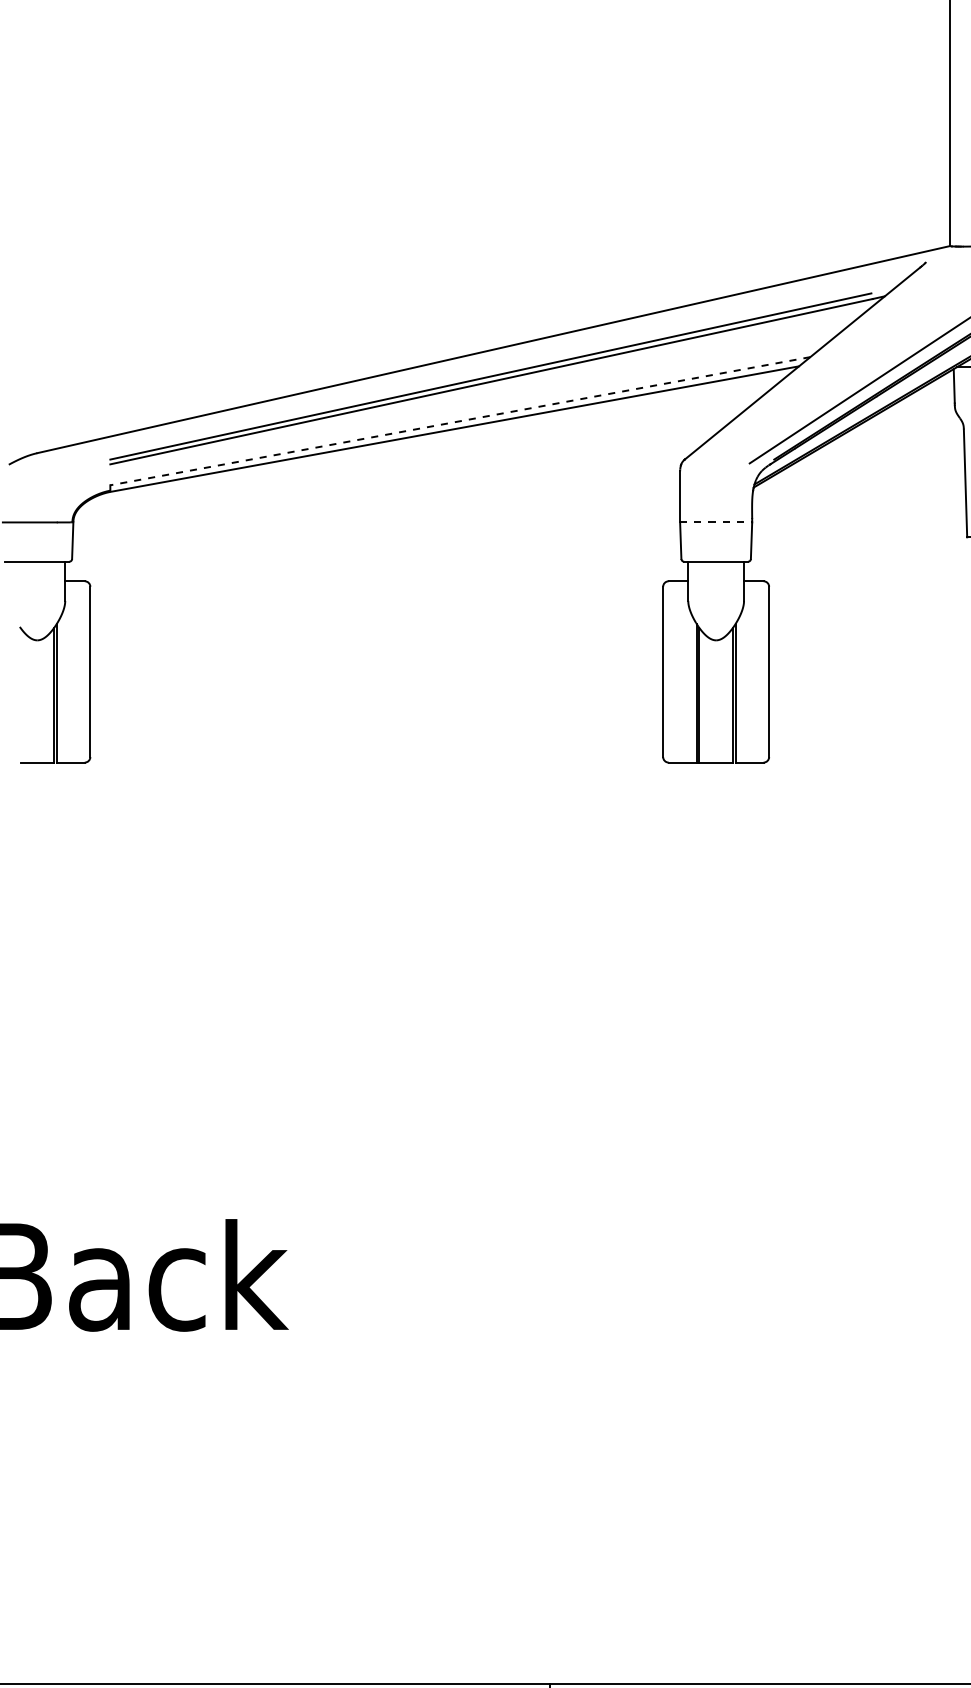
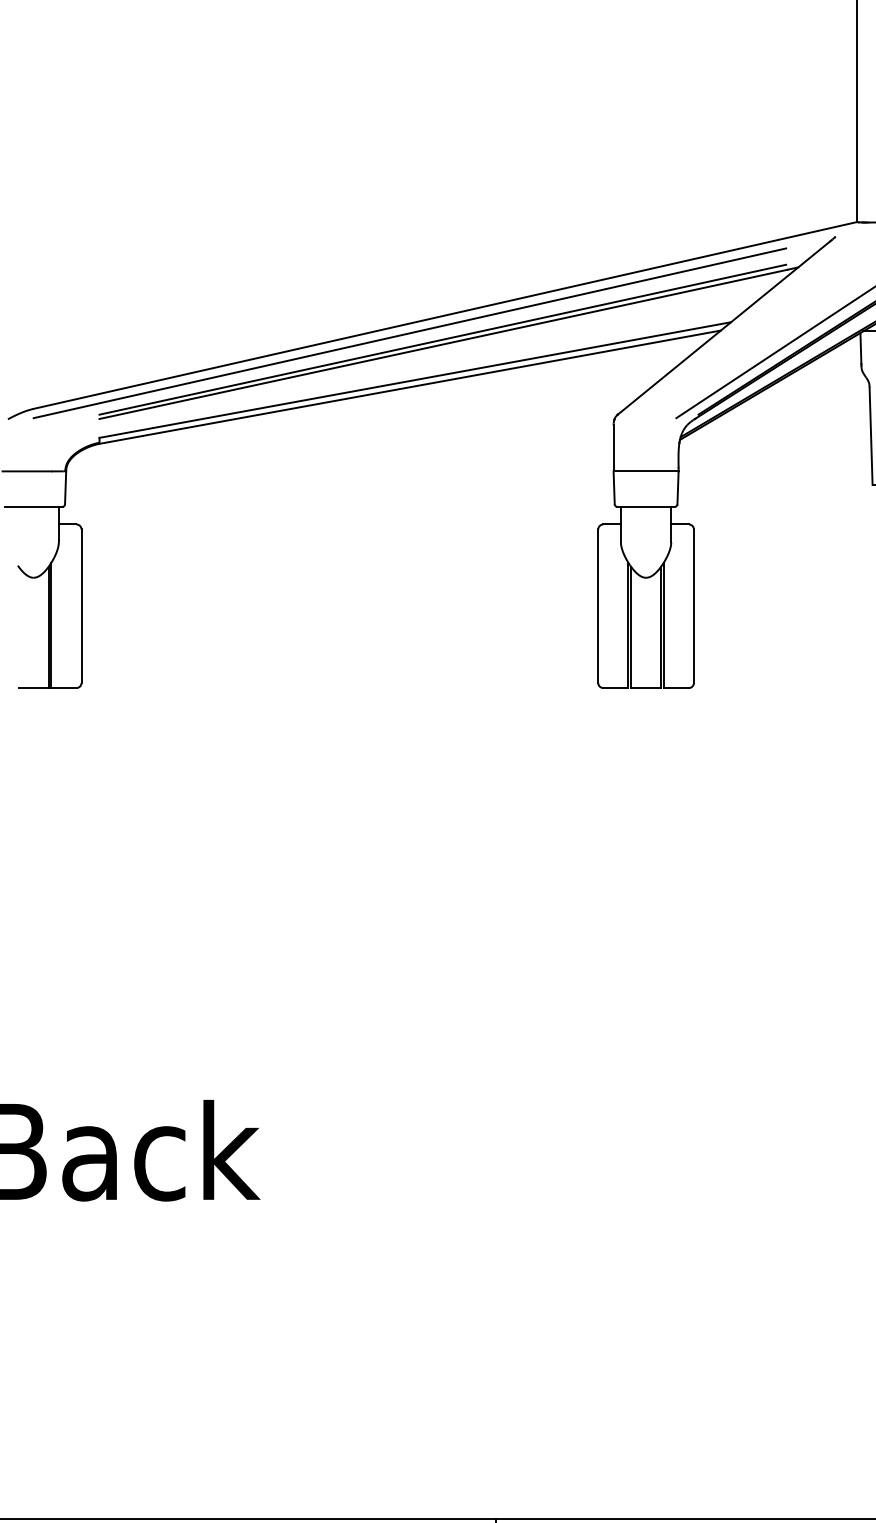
line: (454, 369) -> (410, 333), added
line: (460, 421) -> (415, 380), dashed -> solid
line: (716, 522) -> (646, 471), dashed -> solid

